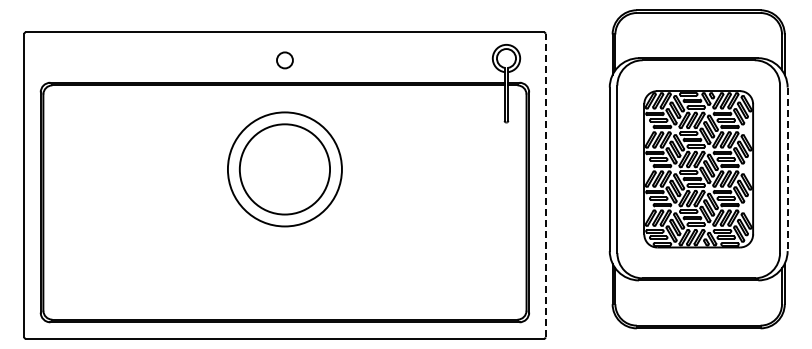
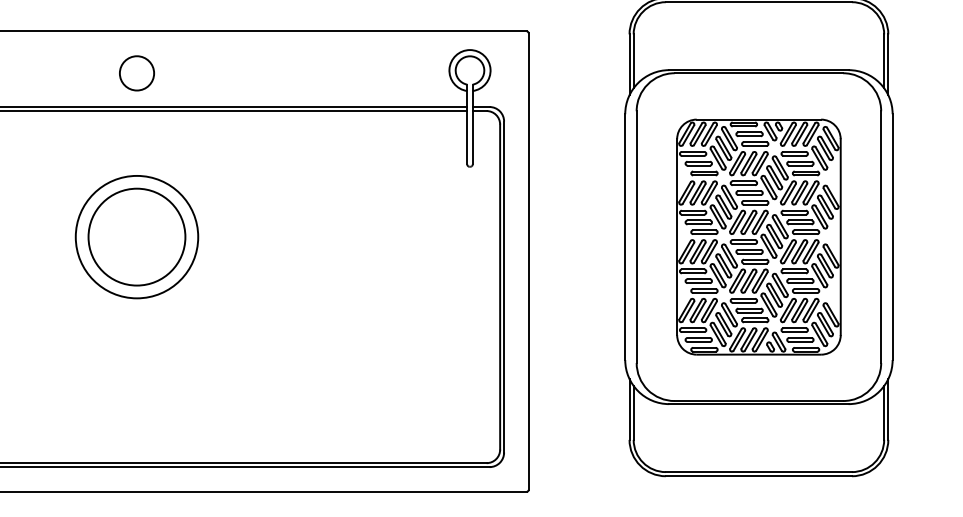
circle: (284, 60) -> (136, 73), size x1.43
part: (284, 168) -> (136, 235), size x0.71
line: (787, 169) -> (892, 237), dashed -> solid
line: (545, 185) -> (528, 261), dashed -> solid

